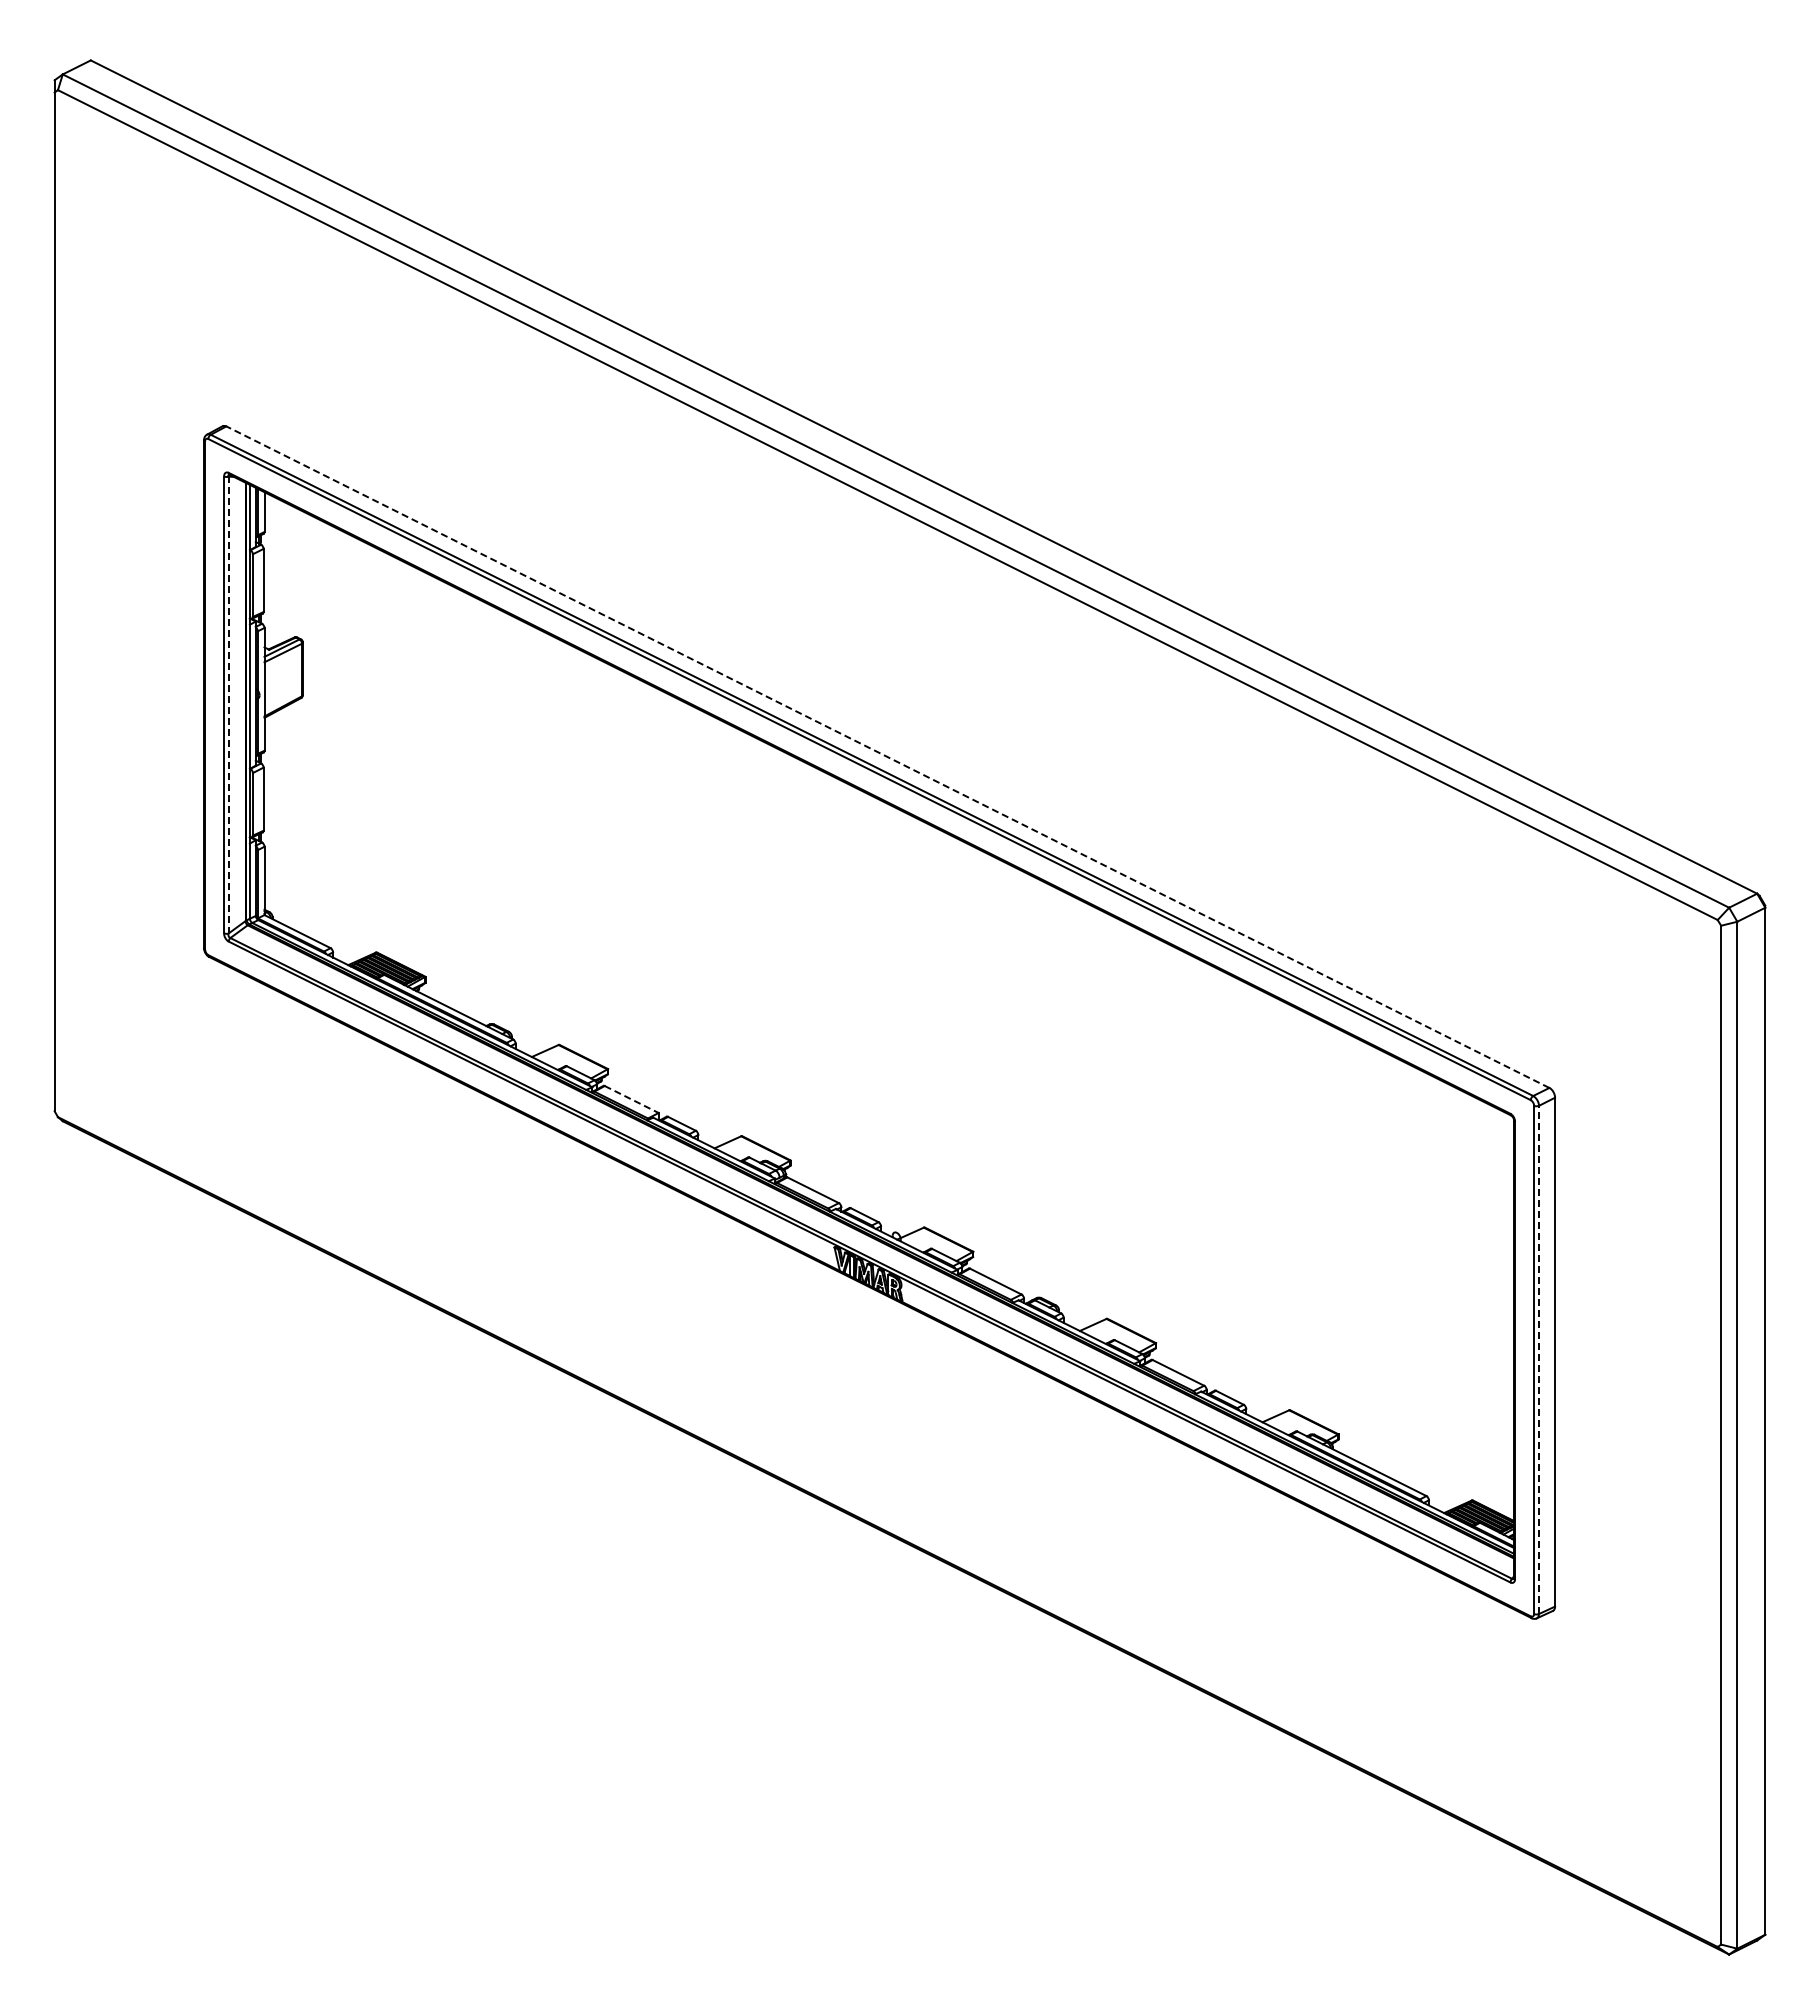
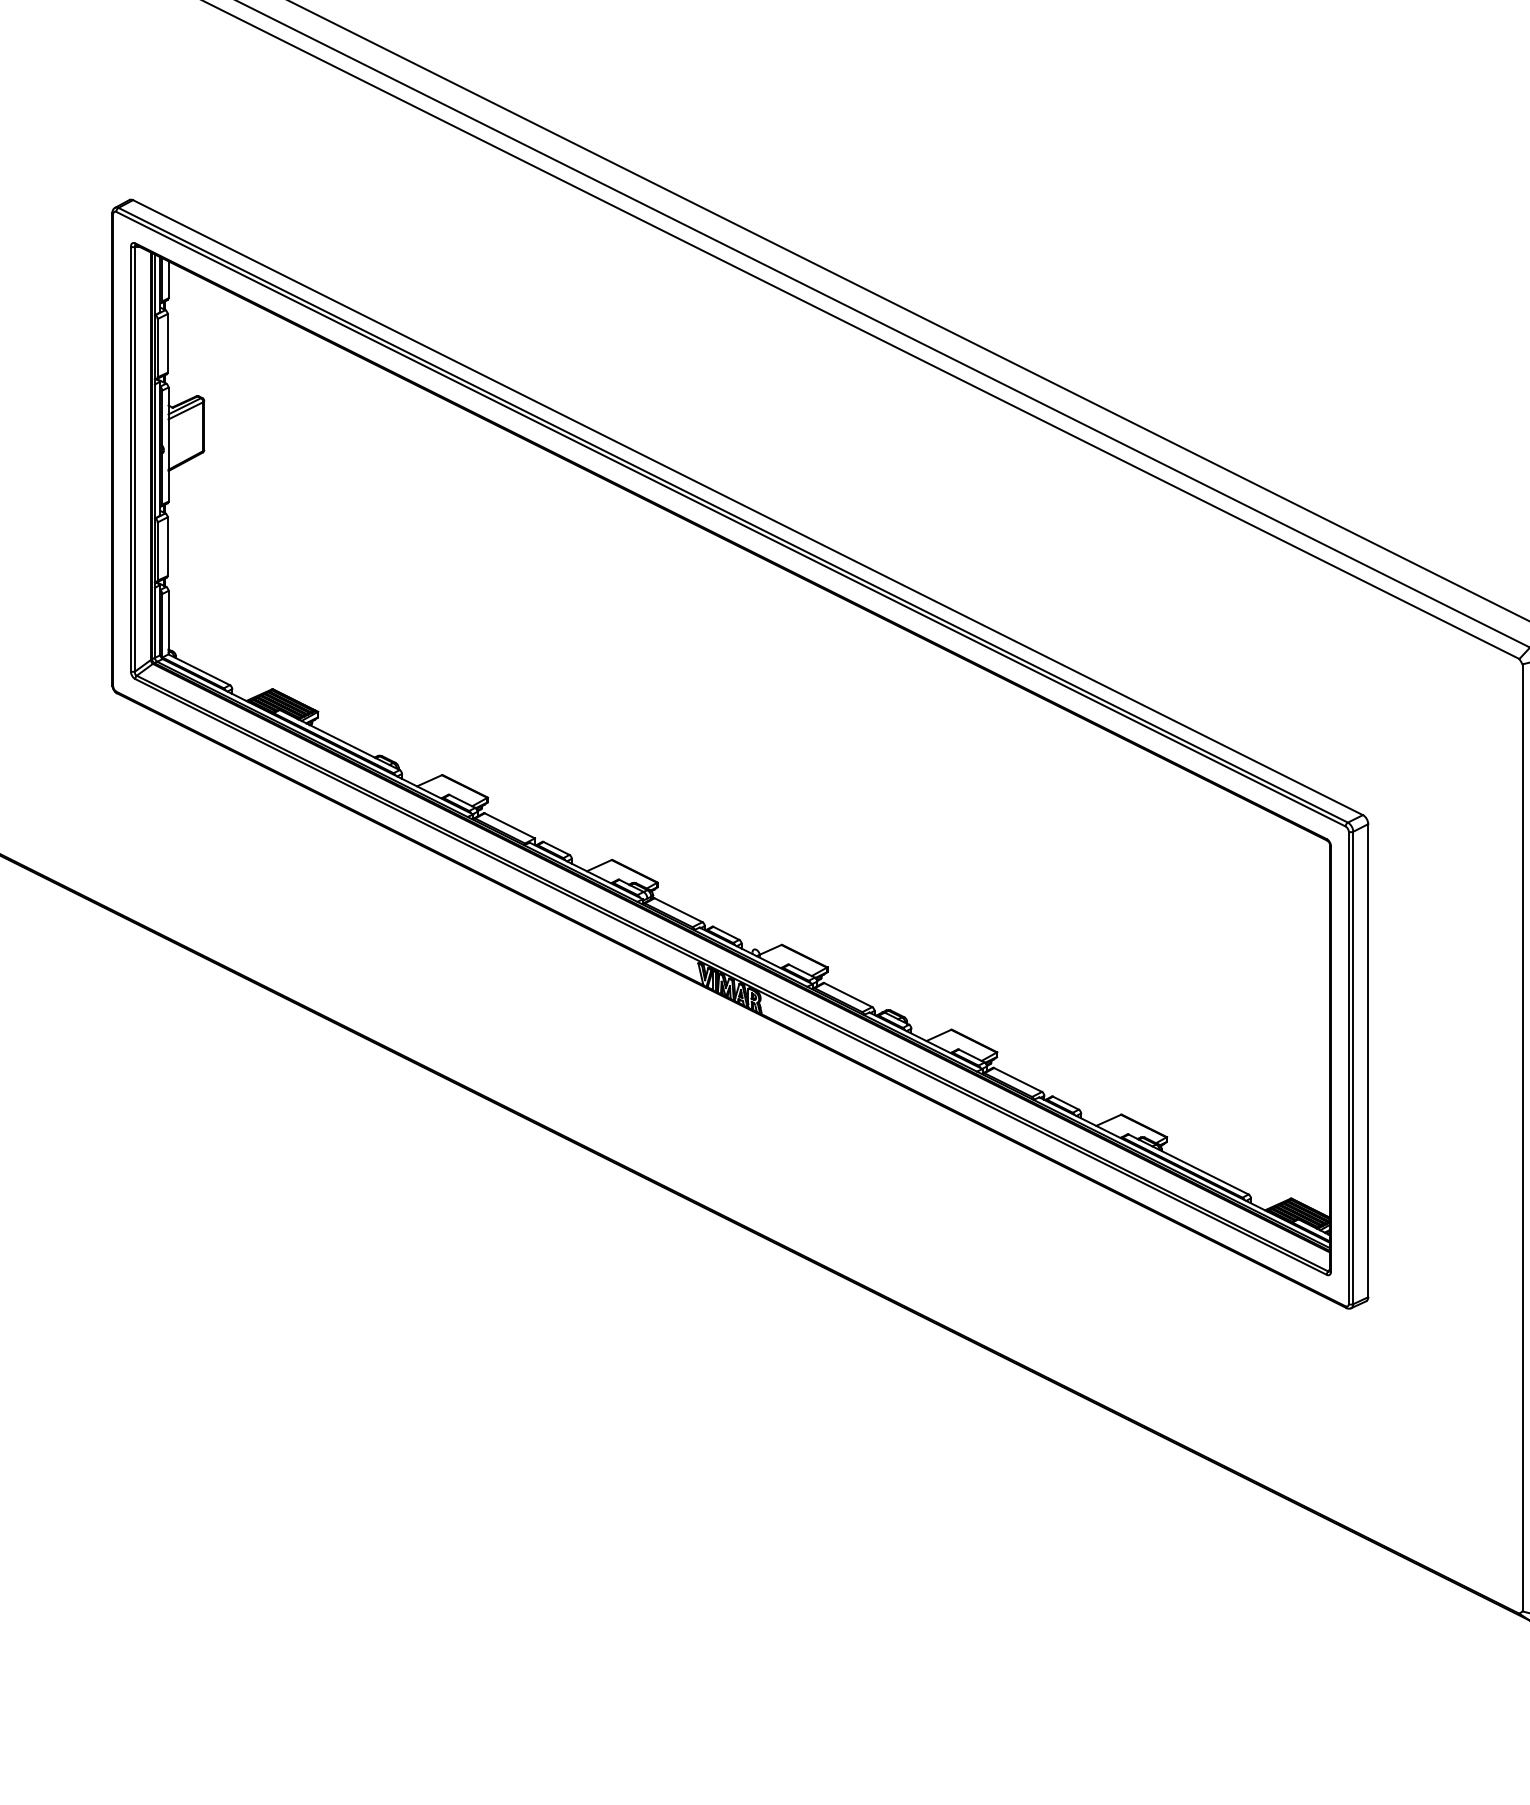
line: (228, 704) -> (135, 458), dashed -> solid
line: (887, 757) -> (747, 507), dashed -> solid
line: (632, 1099) -> (510, 825), dashed -> solid
line: (1538, 1359) -> (1352, 1067), dashed -> solid

